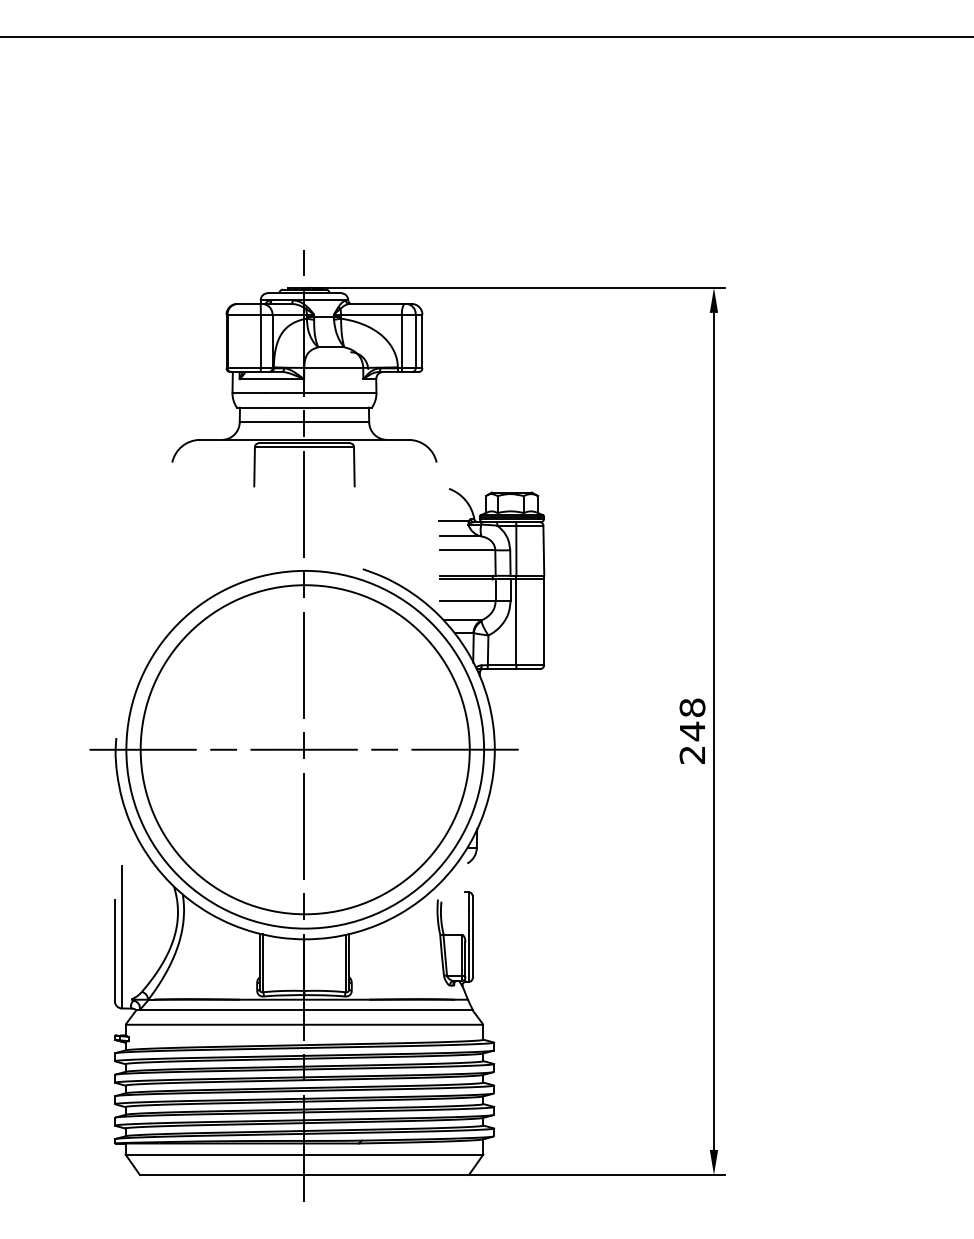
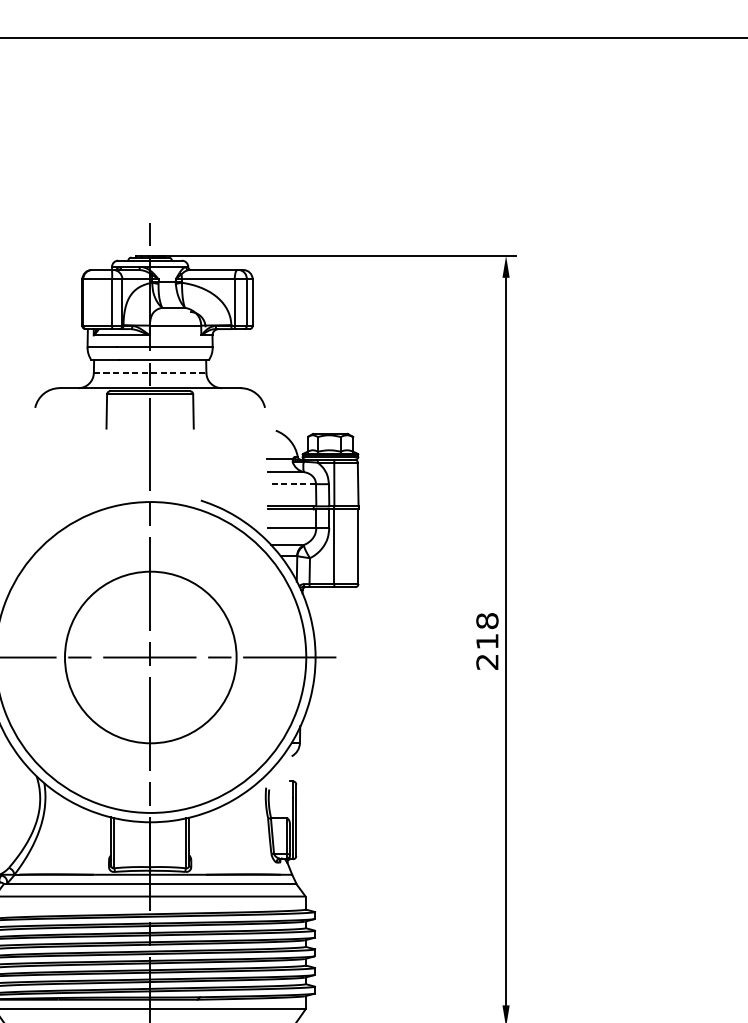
line: (304, 422) -> (150, 373), solid -> dashed
line: (467, 550) -> (291, 484), solid -> dashed
text: (692, 731) -> (487, 641), 248 -> 218
circle: (304, 749) -> (150, 657), size x0.6

